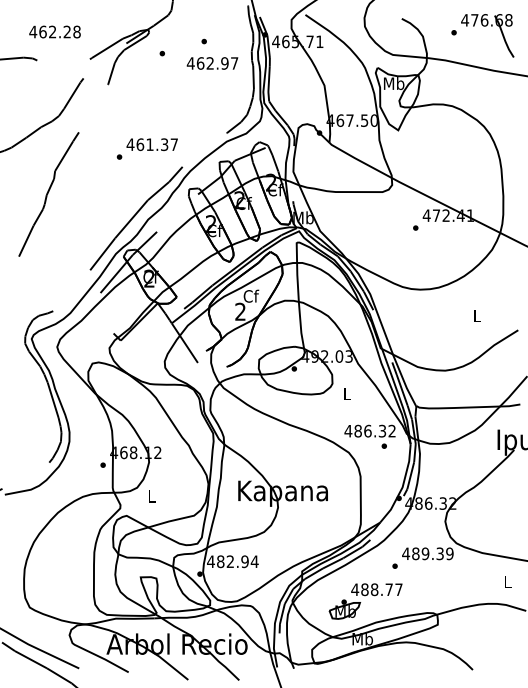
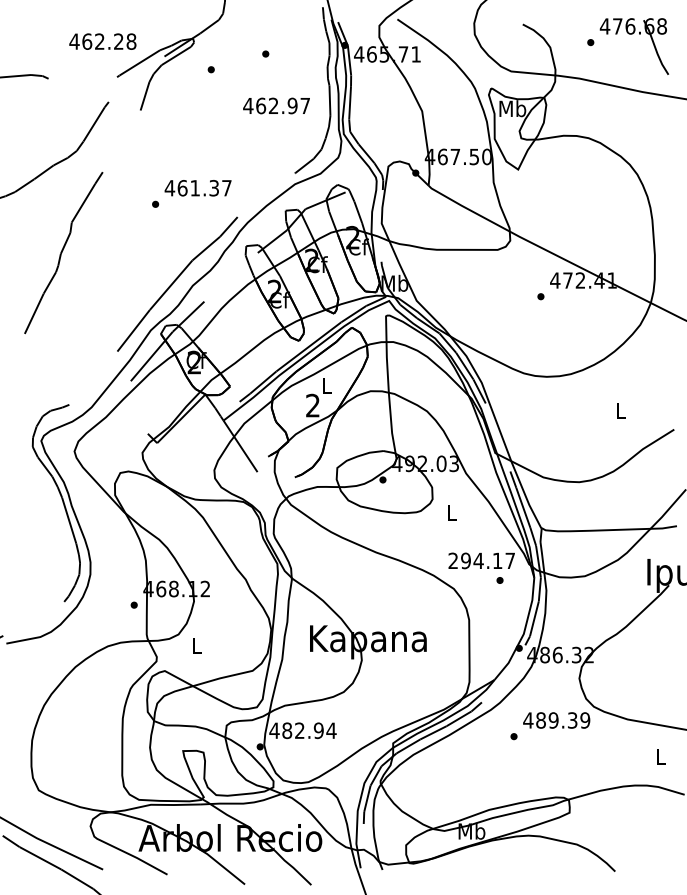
text: (54, 31) -> (102, 40), moved
text: (212, 63) -> (276, 106), moved
text: (251, 295) -> (327, 384), Cf -> L
text: (369, 430) -> (480, 560), 486.32 -> 294.17
part: (365, 601) -> (475, 782), removed

